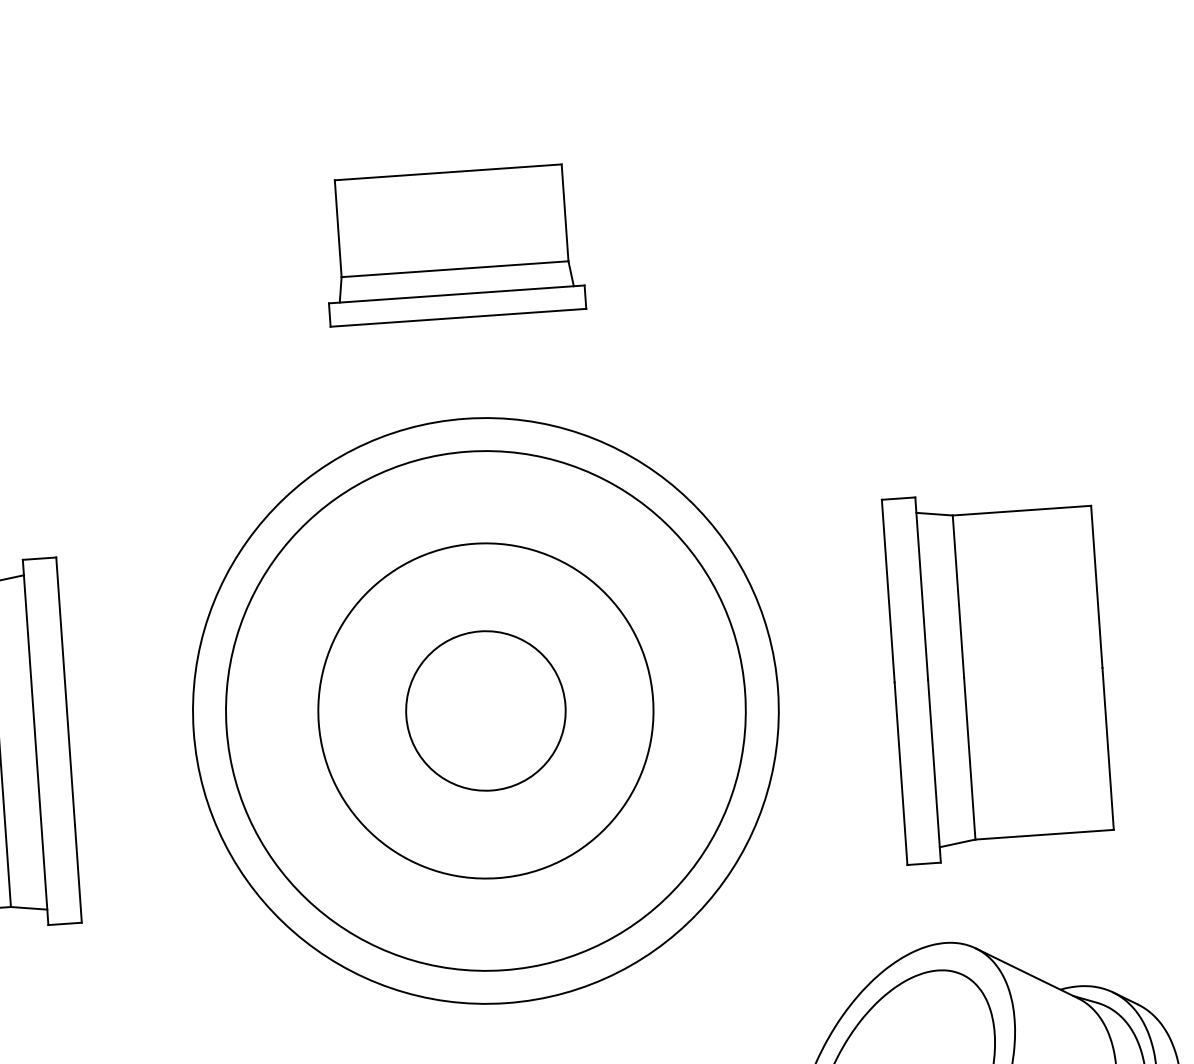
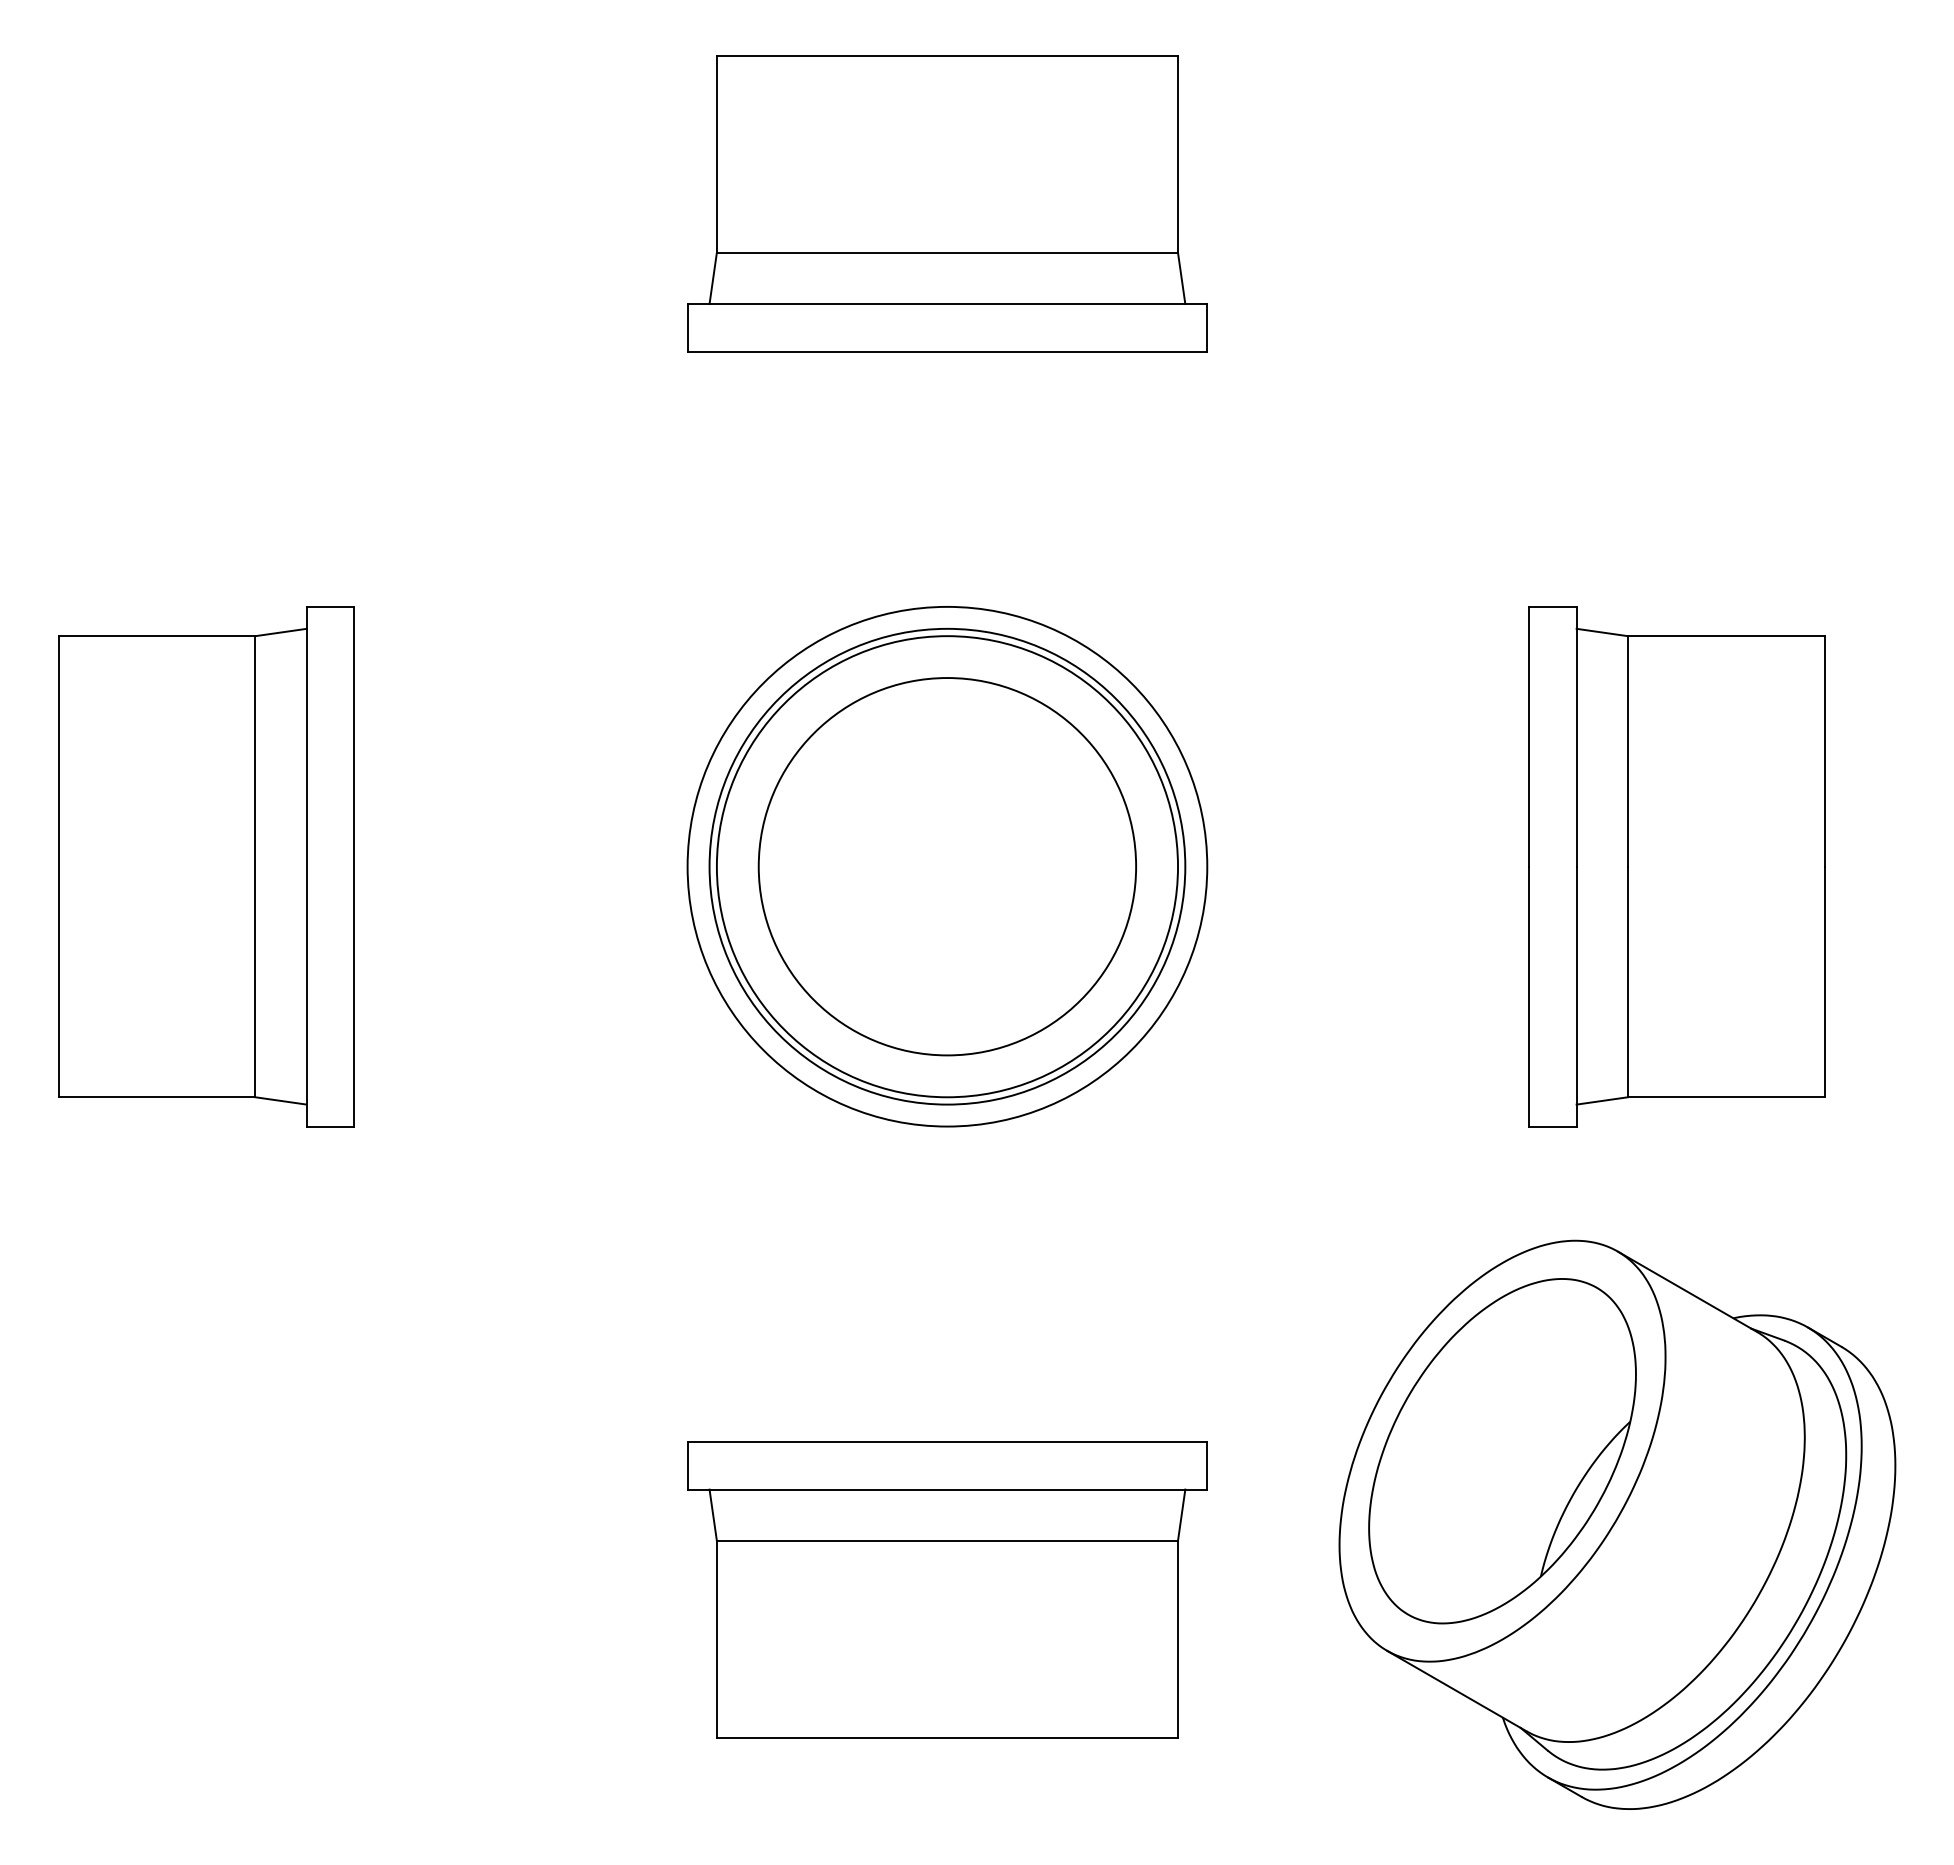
part: (453, 244) -> (947, 203), size x1.43
circle: (485, 710) -> (947, 866), size x0.62
circle: (485, 710) -> (947, 866), size x0.62
circle: (485, 710) -> (947, 866), size x1.67

